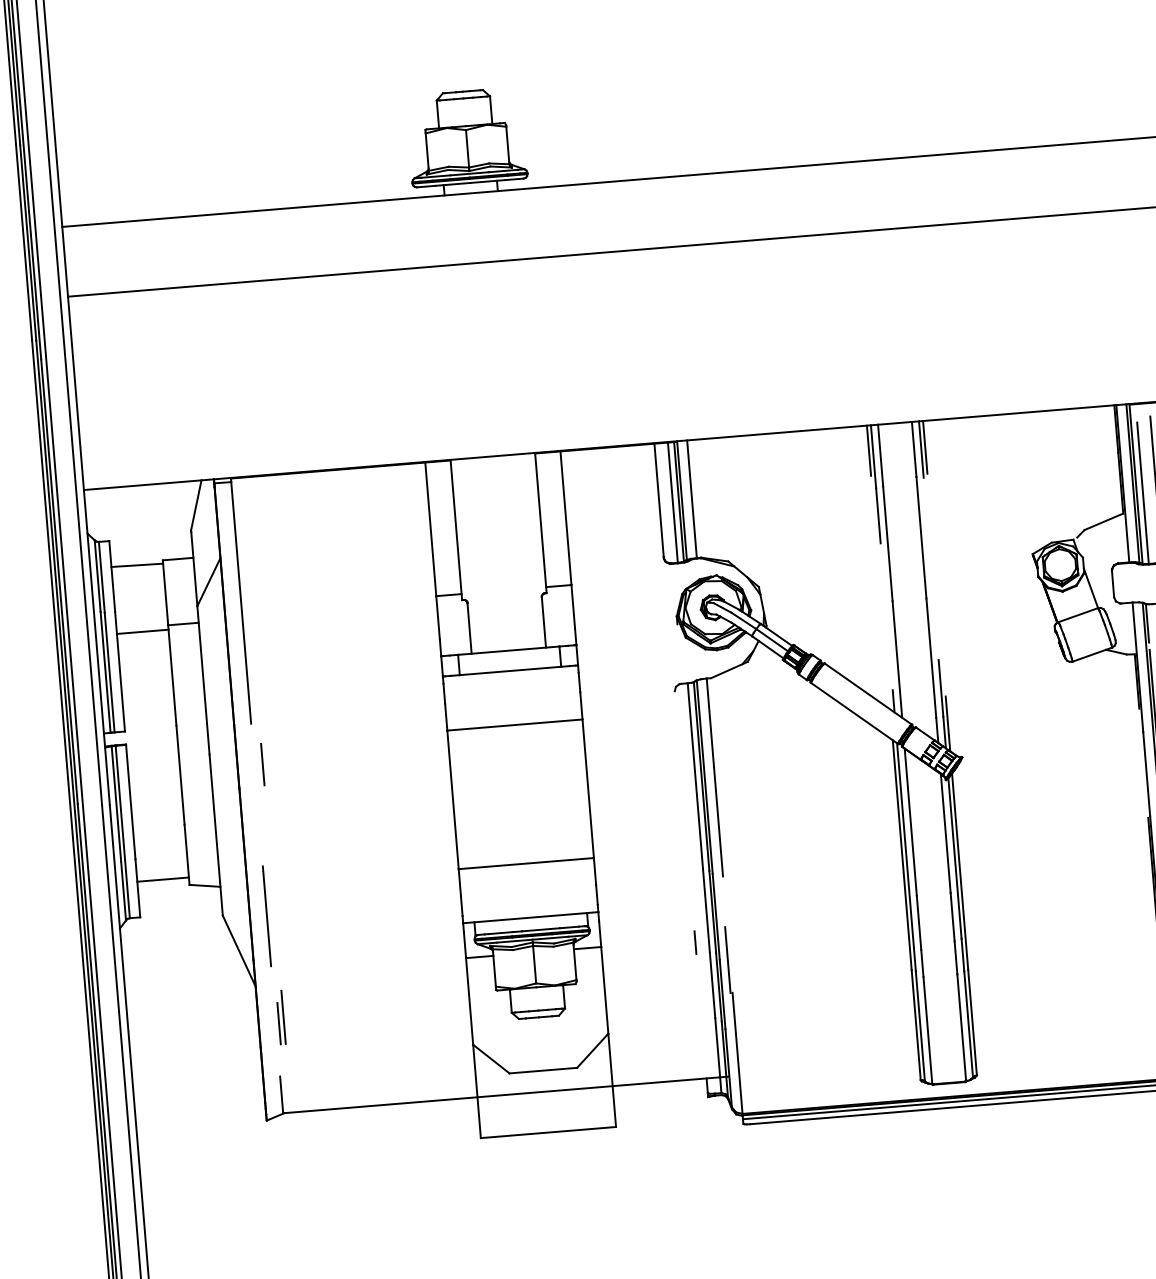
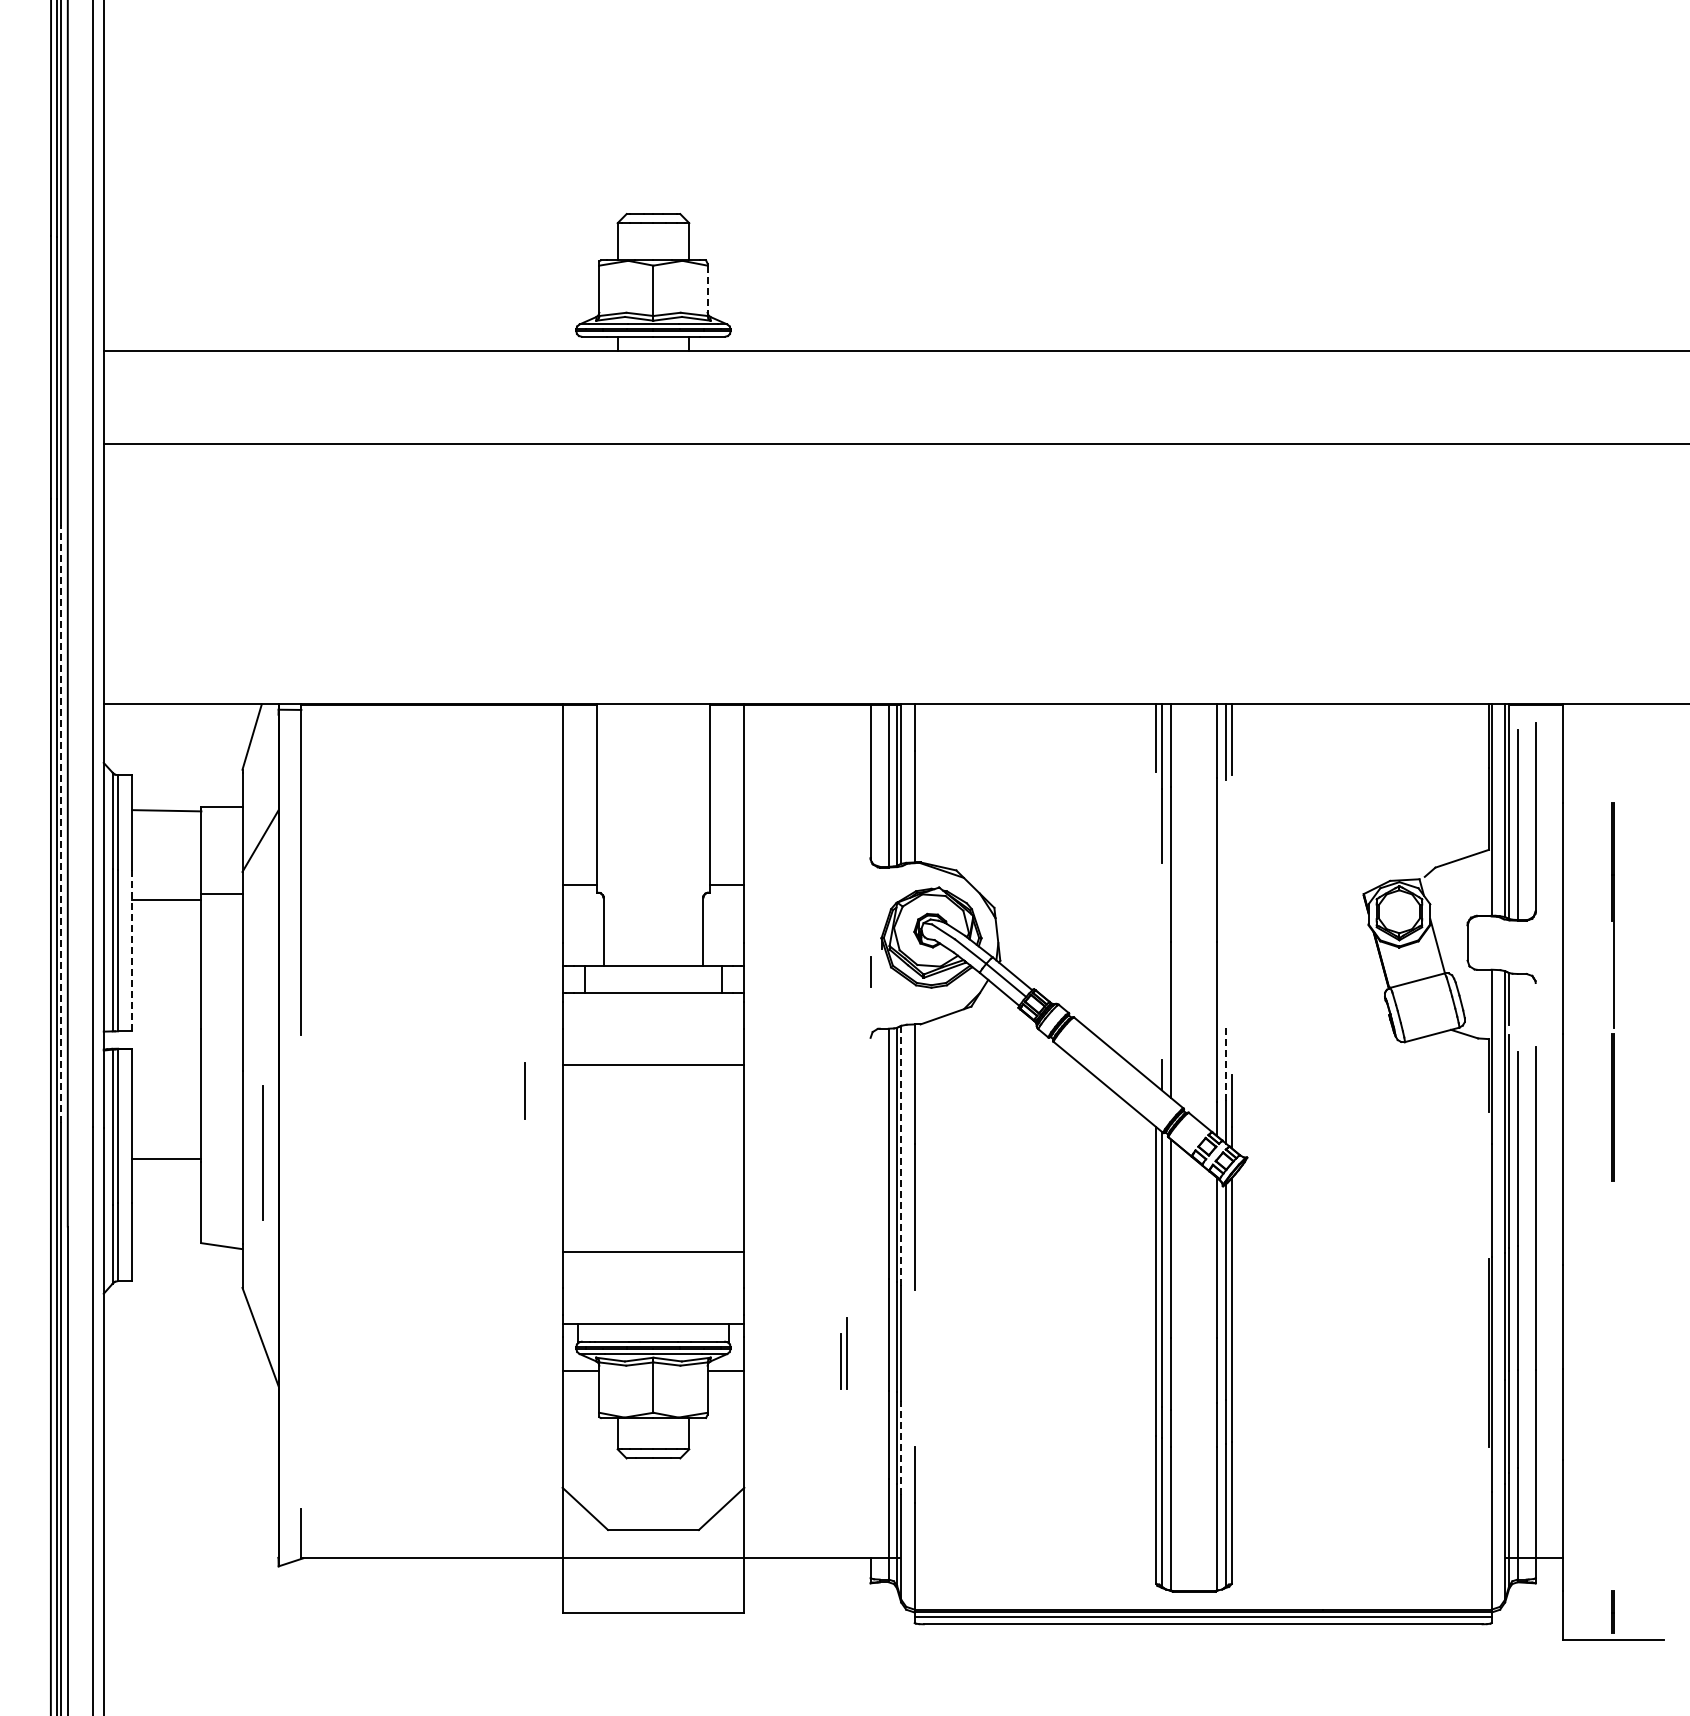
line: (507, 146) -> (707, 291), solid -> dashed
line: (59, 582) -> (61, 824), solid -> dashed
line: (120, 671) -> (132, 950), solid -> dashed
line: (941, 687) -> (1226, 1062), solid -> dashed
line: (262, 764) -> (524, 1090), moved
line: (704, 776) -> (901, 1155), solid -> dashed
line: (162, 879) -> (166, 1159), moved
line: (266, 916) -> (262, 1152), moved
line: (695, 942) -> (870, 971), moved
line: (727, 959) -> (911, 1402), removed
line: (722, 994) -> (901, 1447), solid -> dashed
part: (280, 1017) -> (843, 1353), moved

